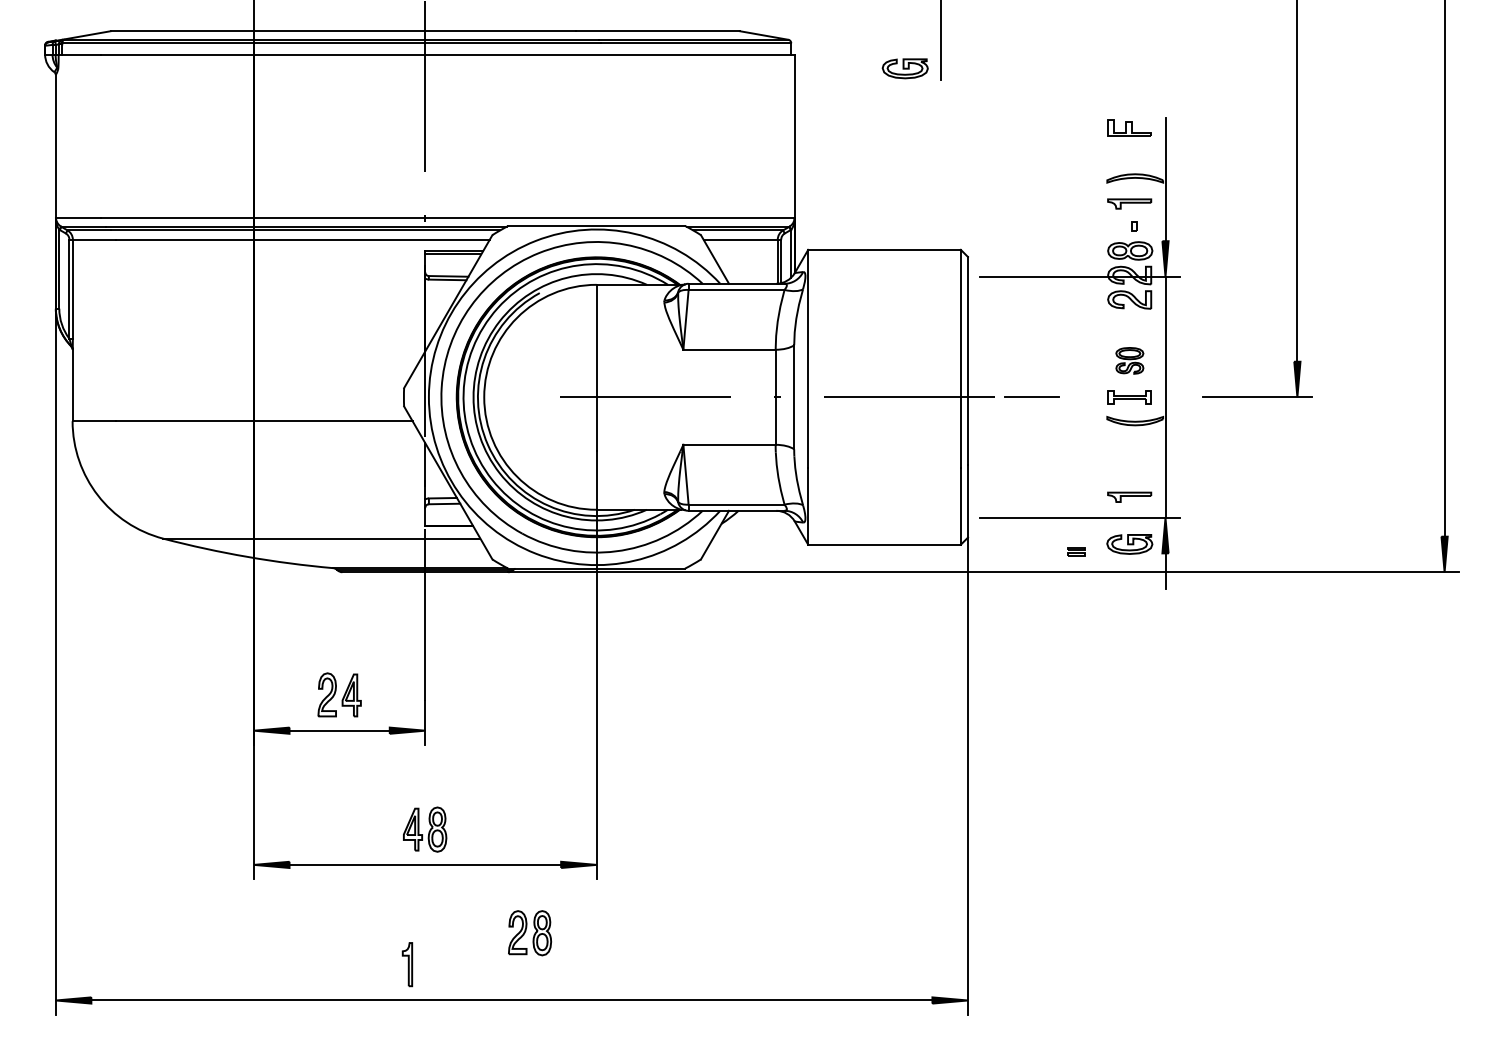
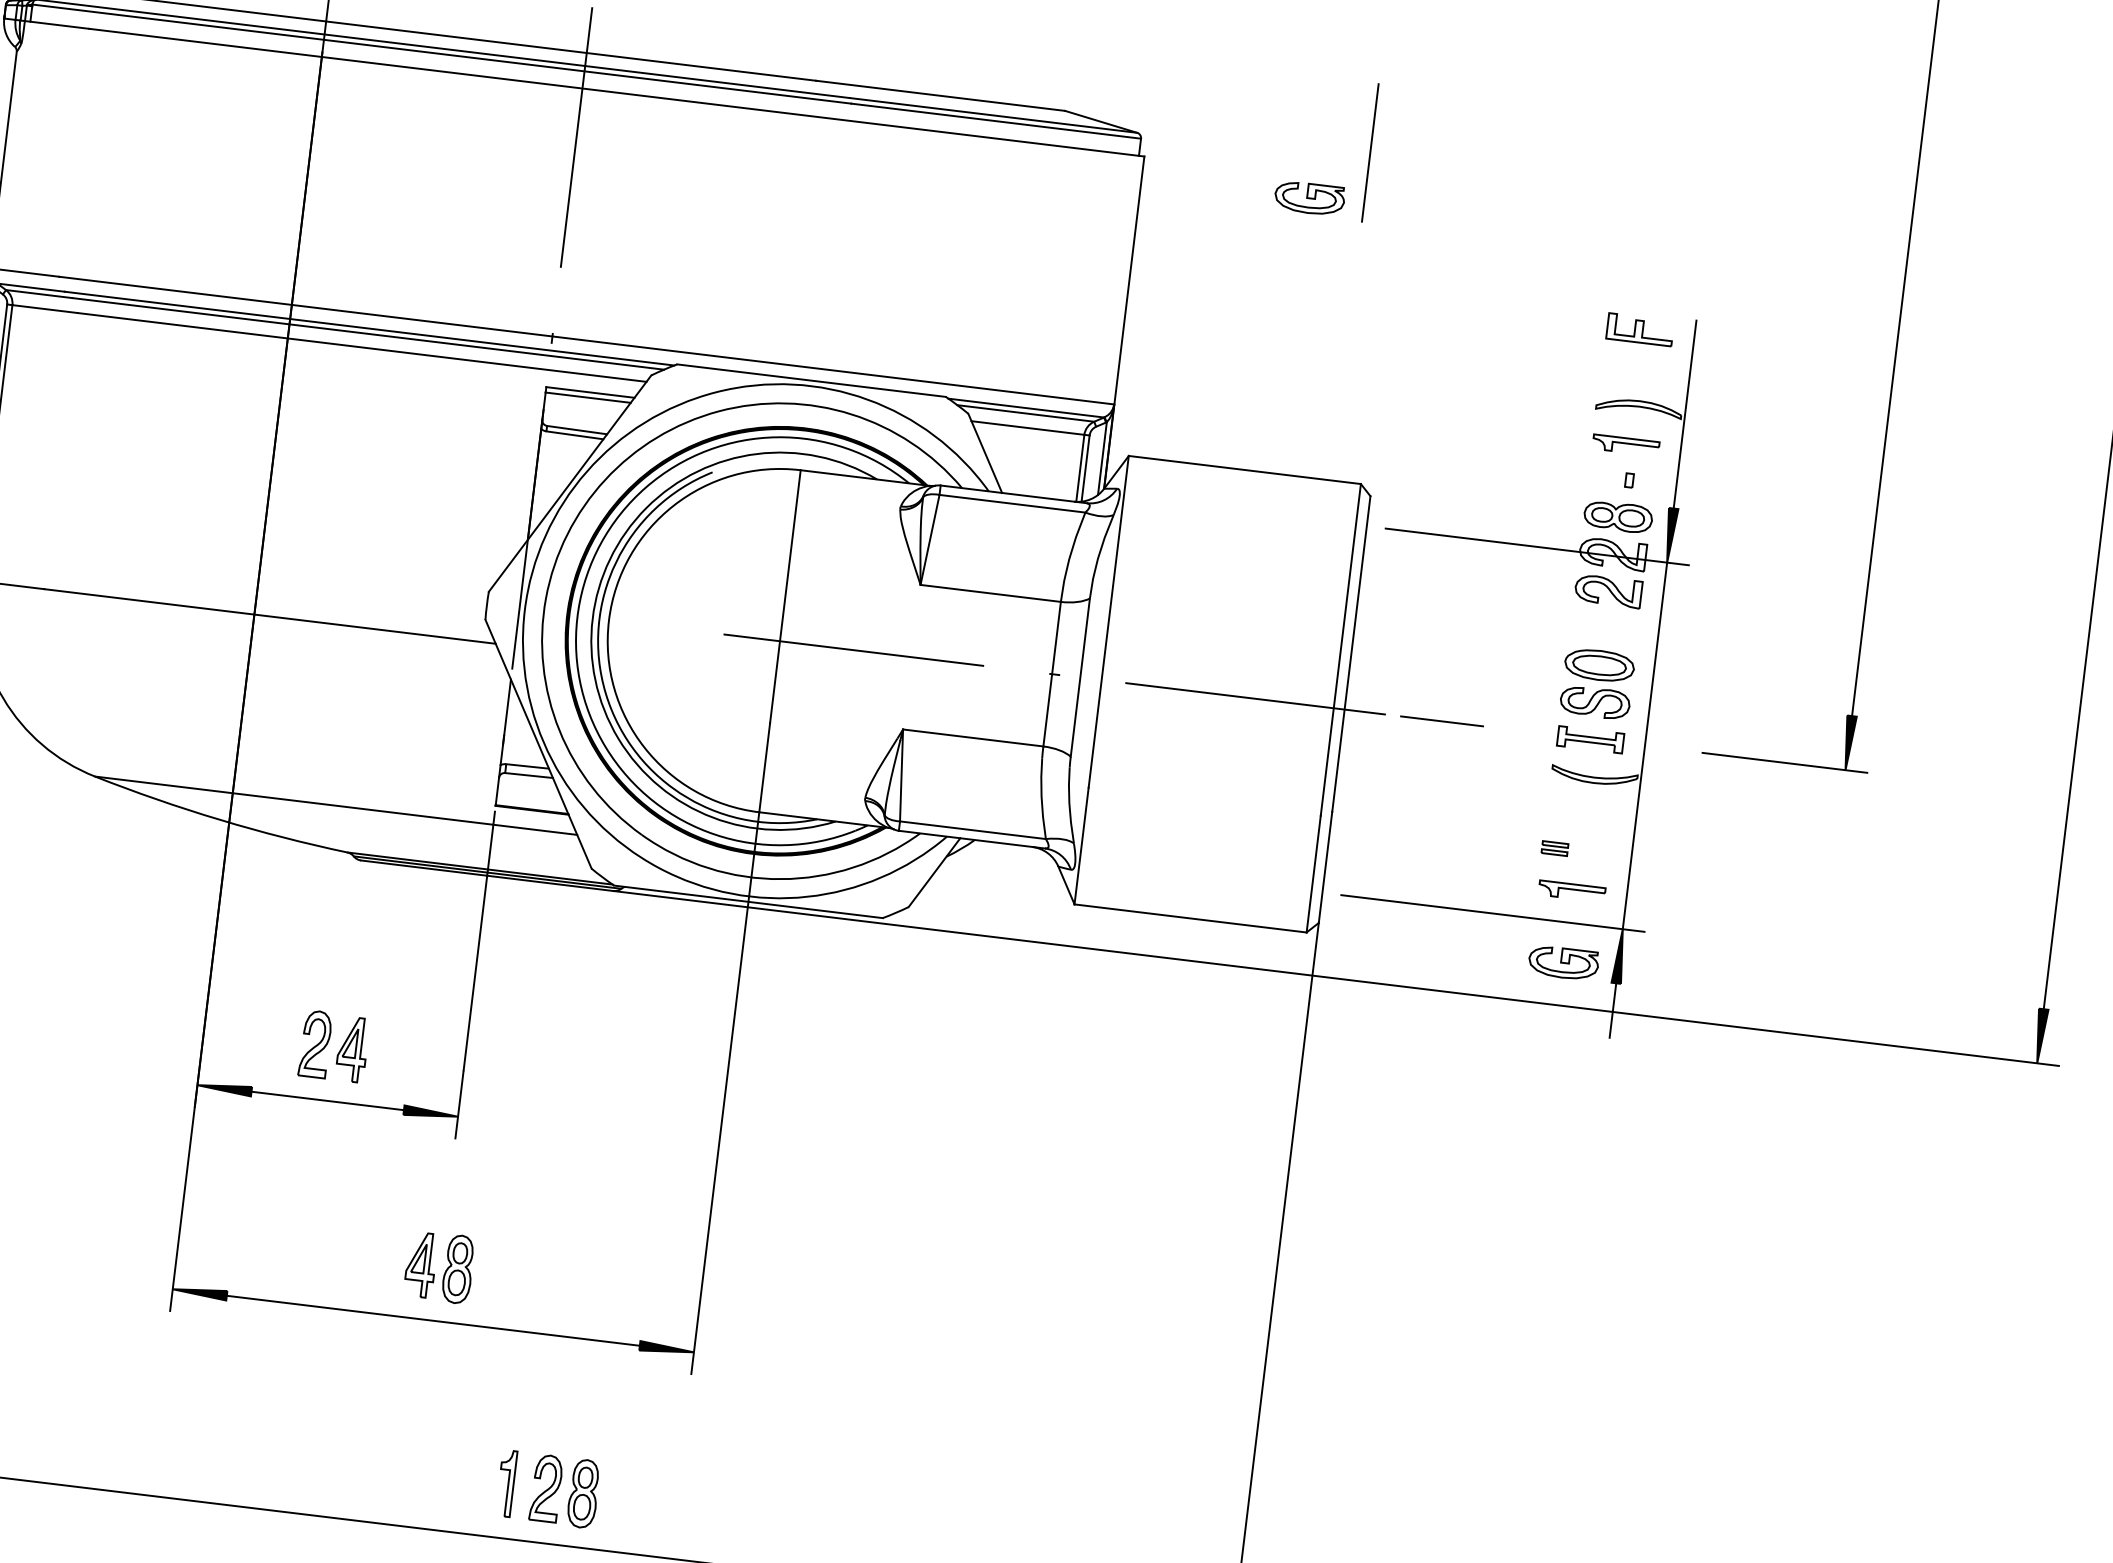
part: (1129, 360) -> (1597, 683), size x1.67
part: (1076, 551) -> (1555, 848), moved
part: (530, 933) -> (565, 1492), moved
part: (407, 964) -> (506, 1483), moved

